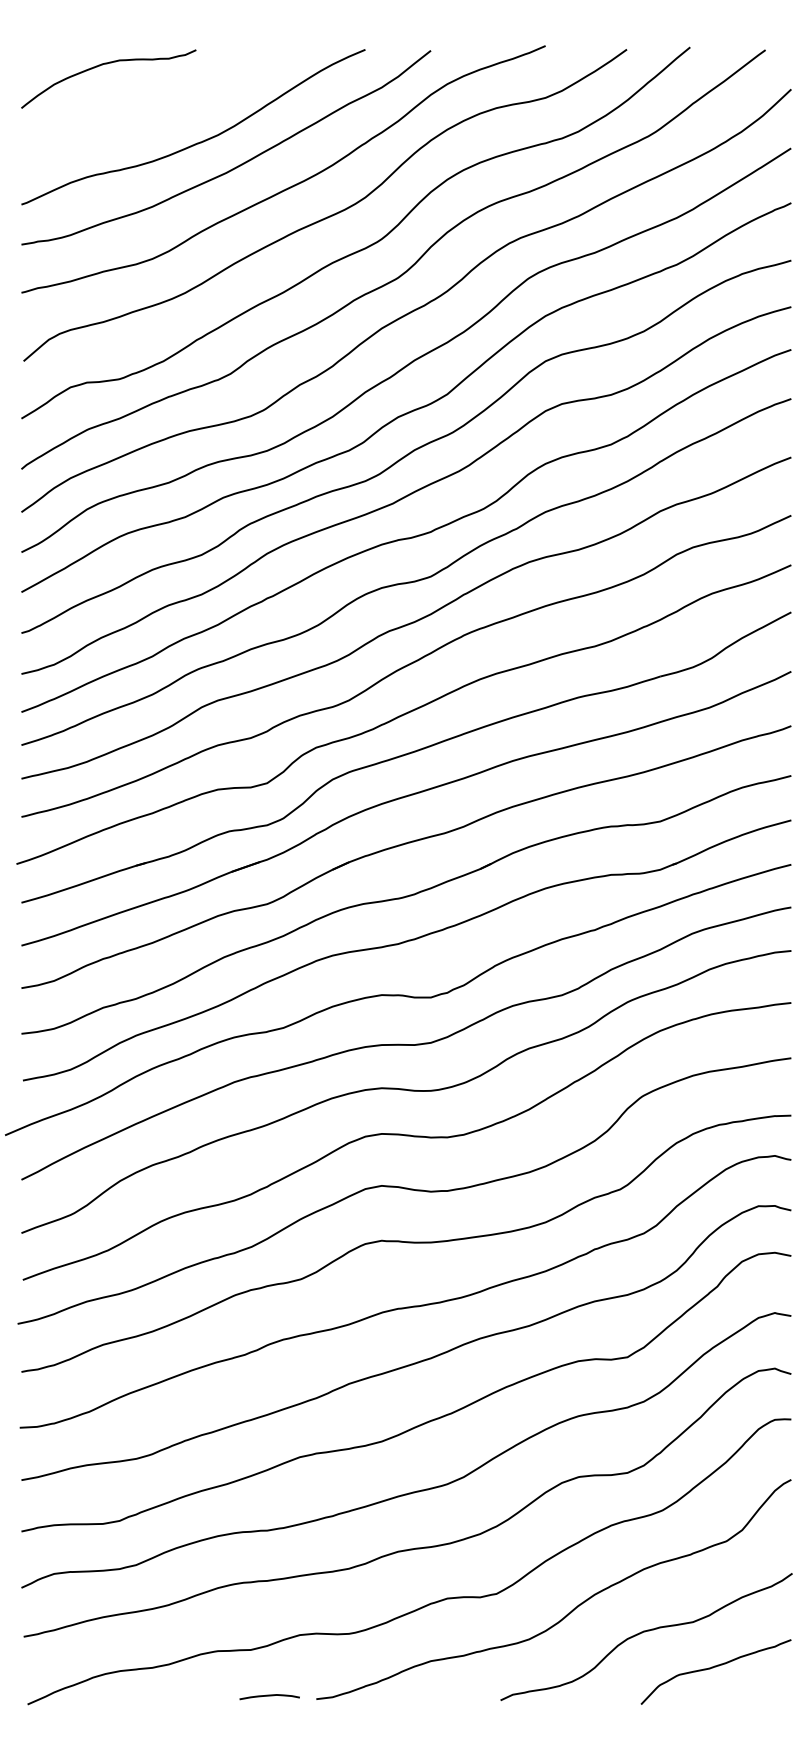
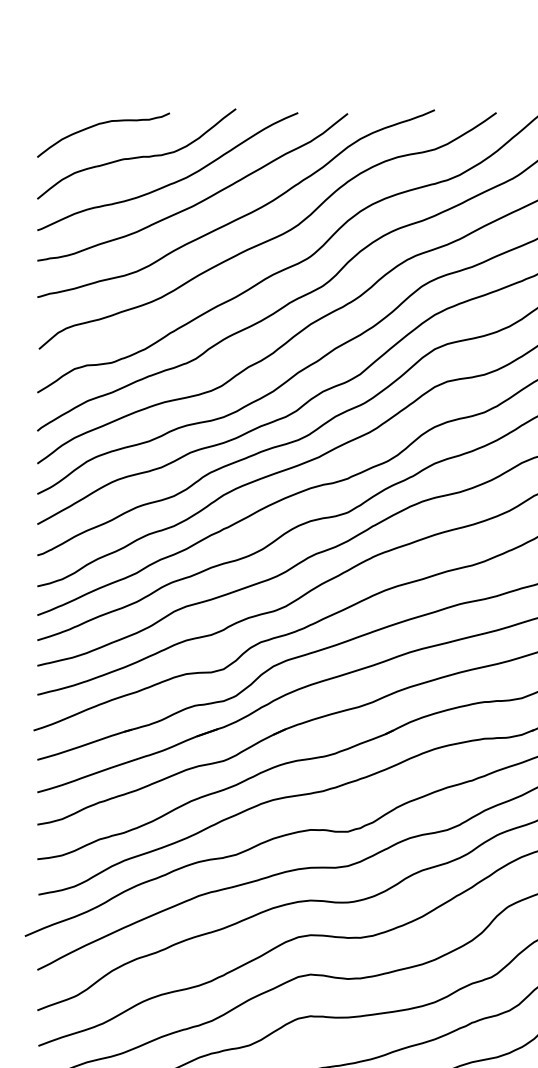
curve: (152, 107) -> (136, 156), added

